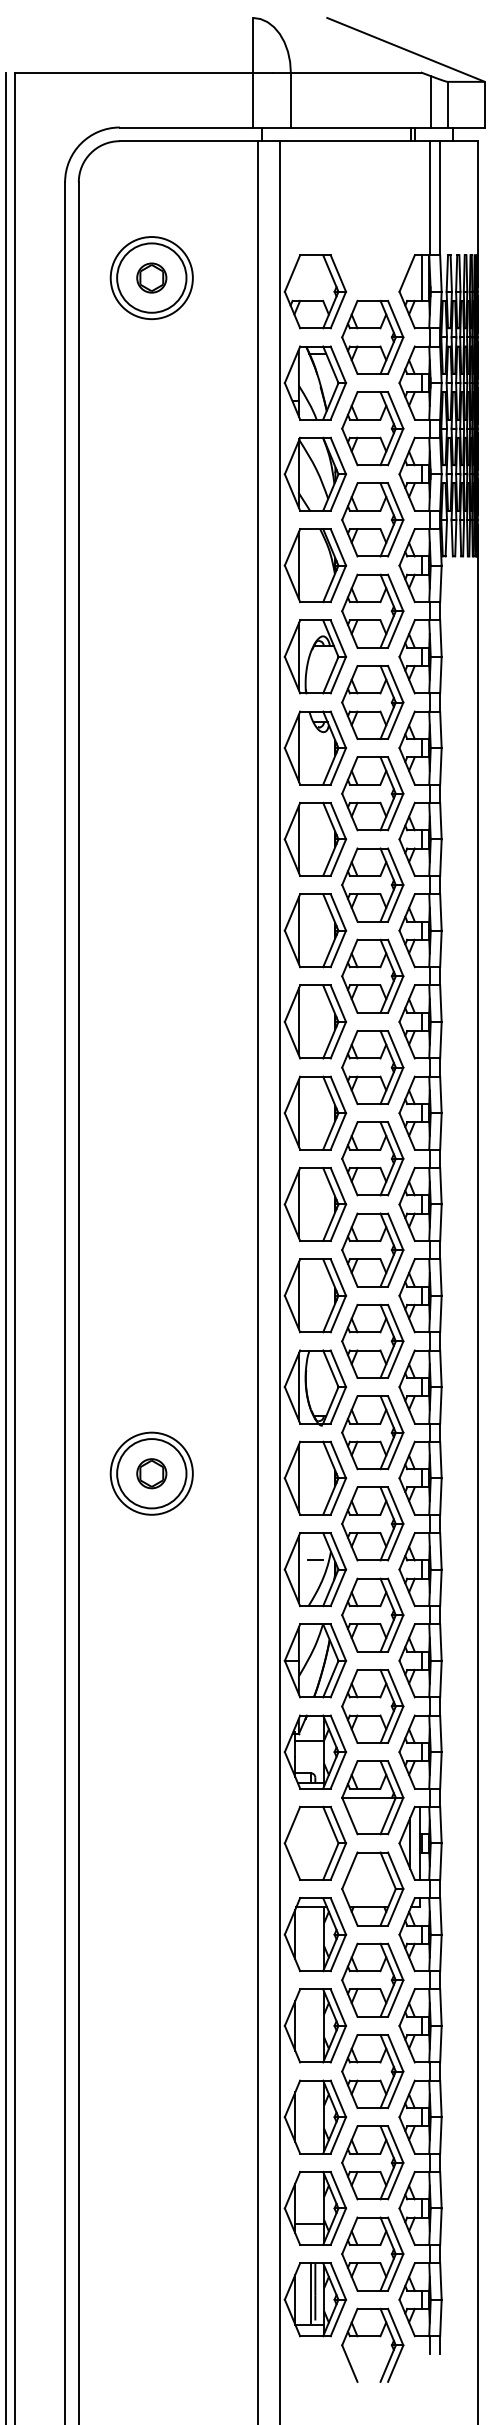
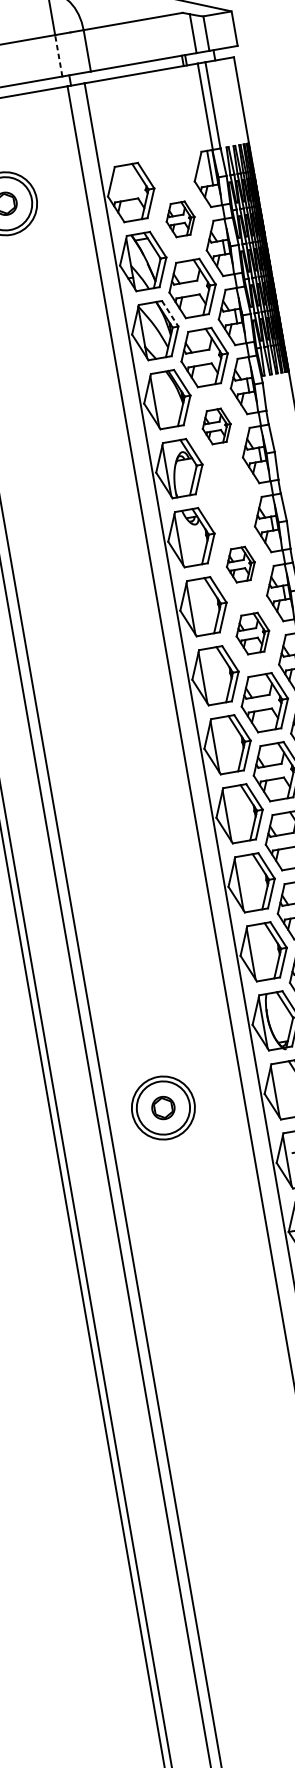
line: (253, 99) -> (58, 55), solid -> dashed
part: (372, 336) -> (180, 218), size x0.6
line: (338, 456) -> (170, 314), solid -> dashed
part: (372, 610) -> (216, 426), size x0.6
part: (372, 702) -> (228, 495), removed
part: (372, 793) -> (240, 564), size x0.6
part: (372, 884) -> (252, 633), size x0.7

